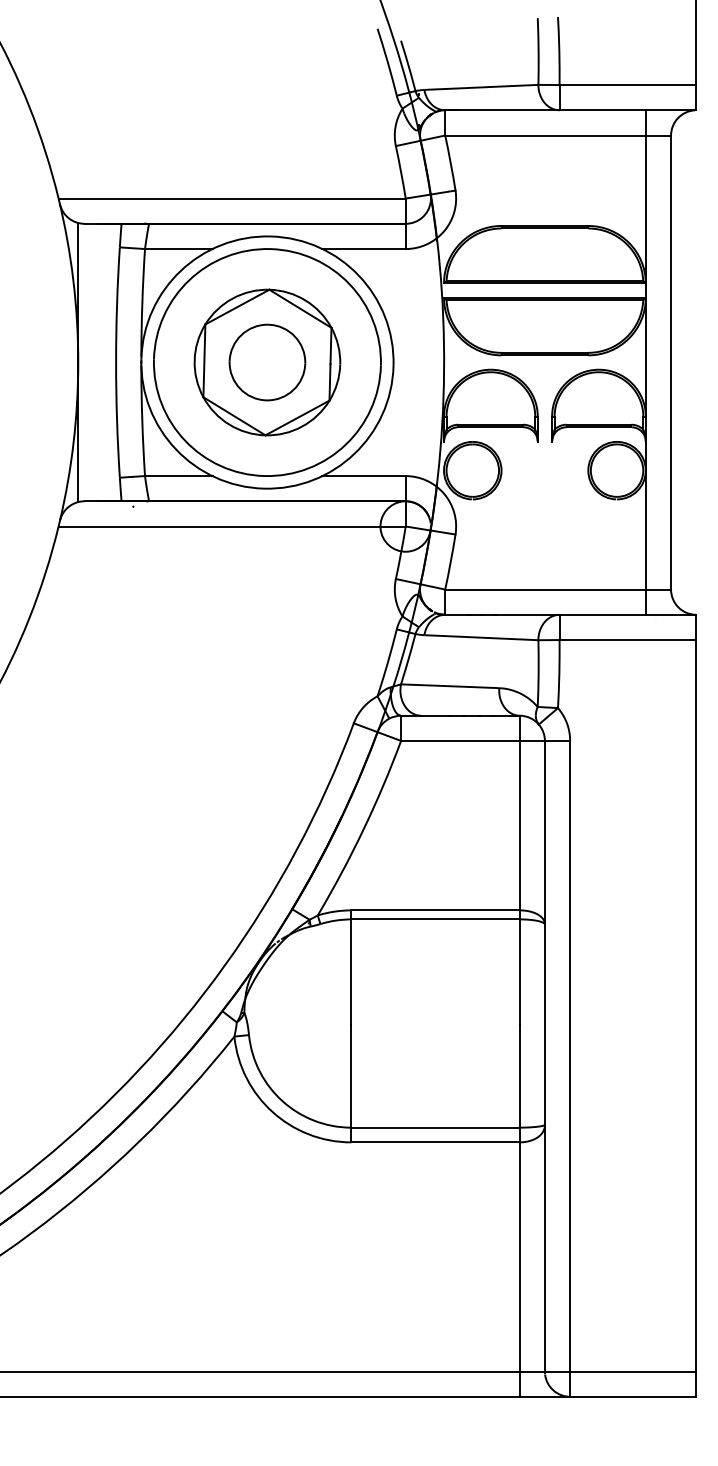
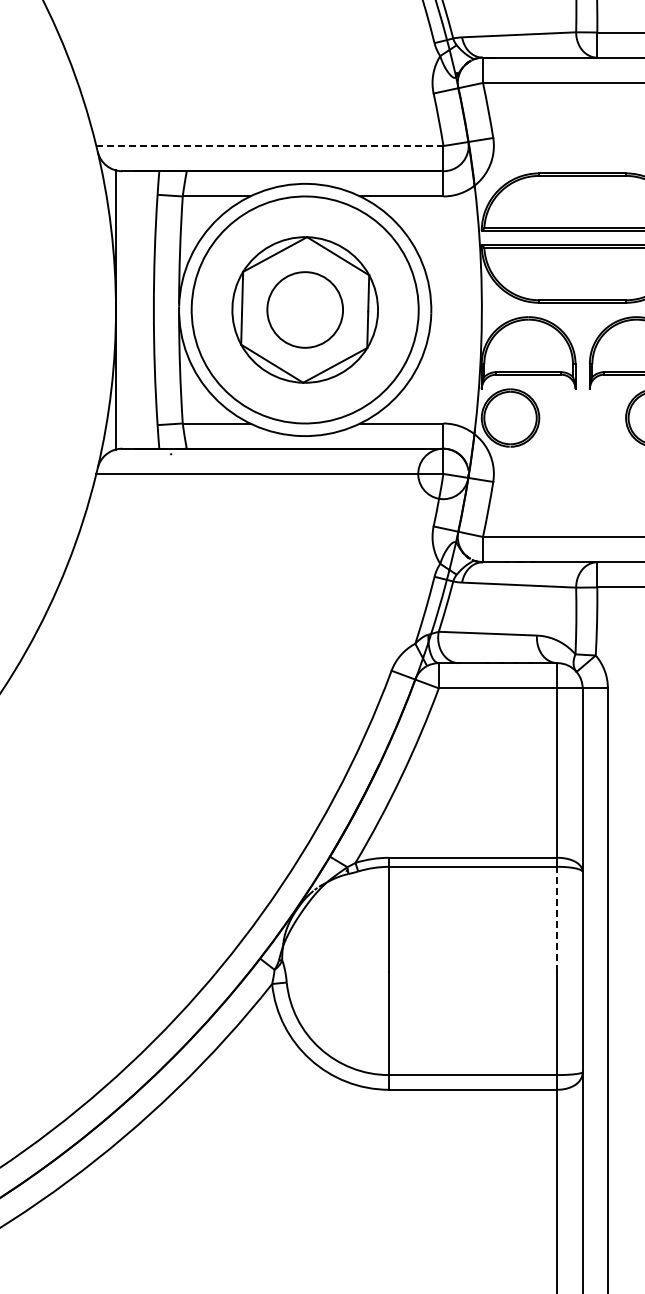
line: (232, 198) -> (270, 145), solid -> dashed
line: (519, 972) -> (557, 919), solid -> dashed

